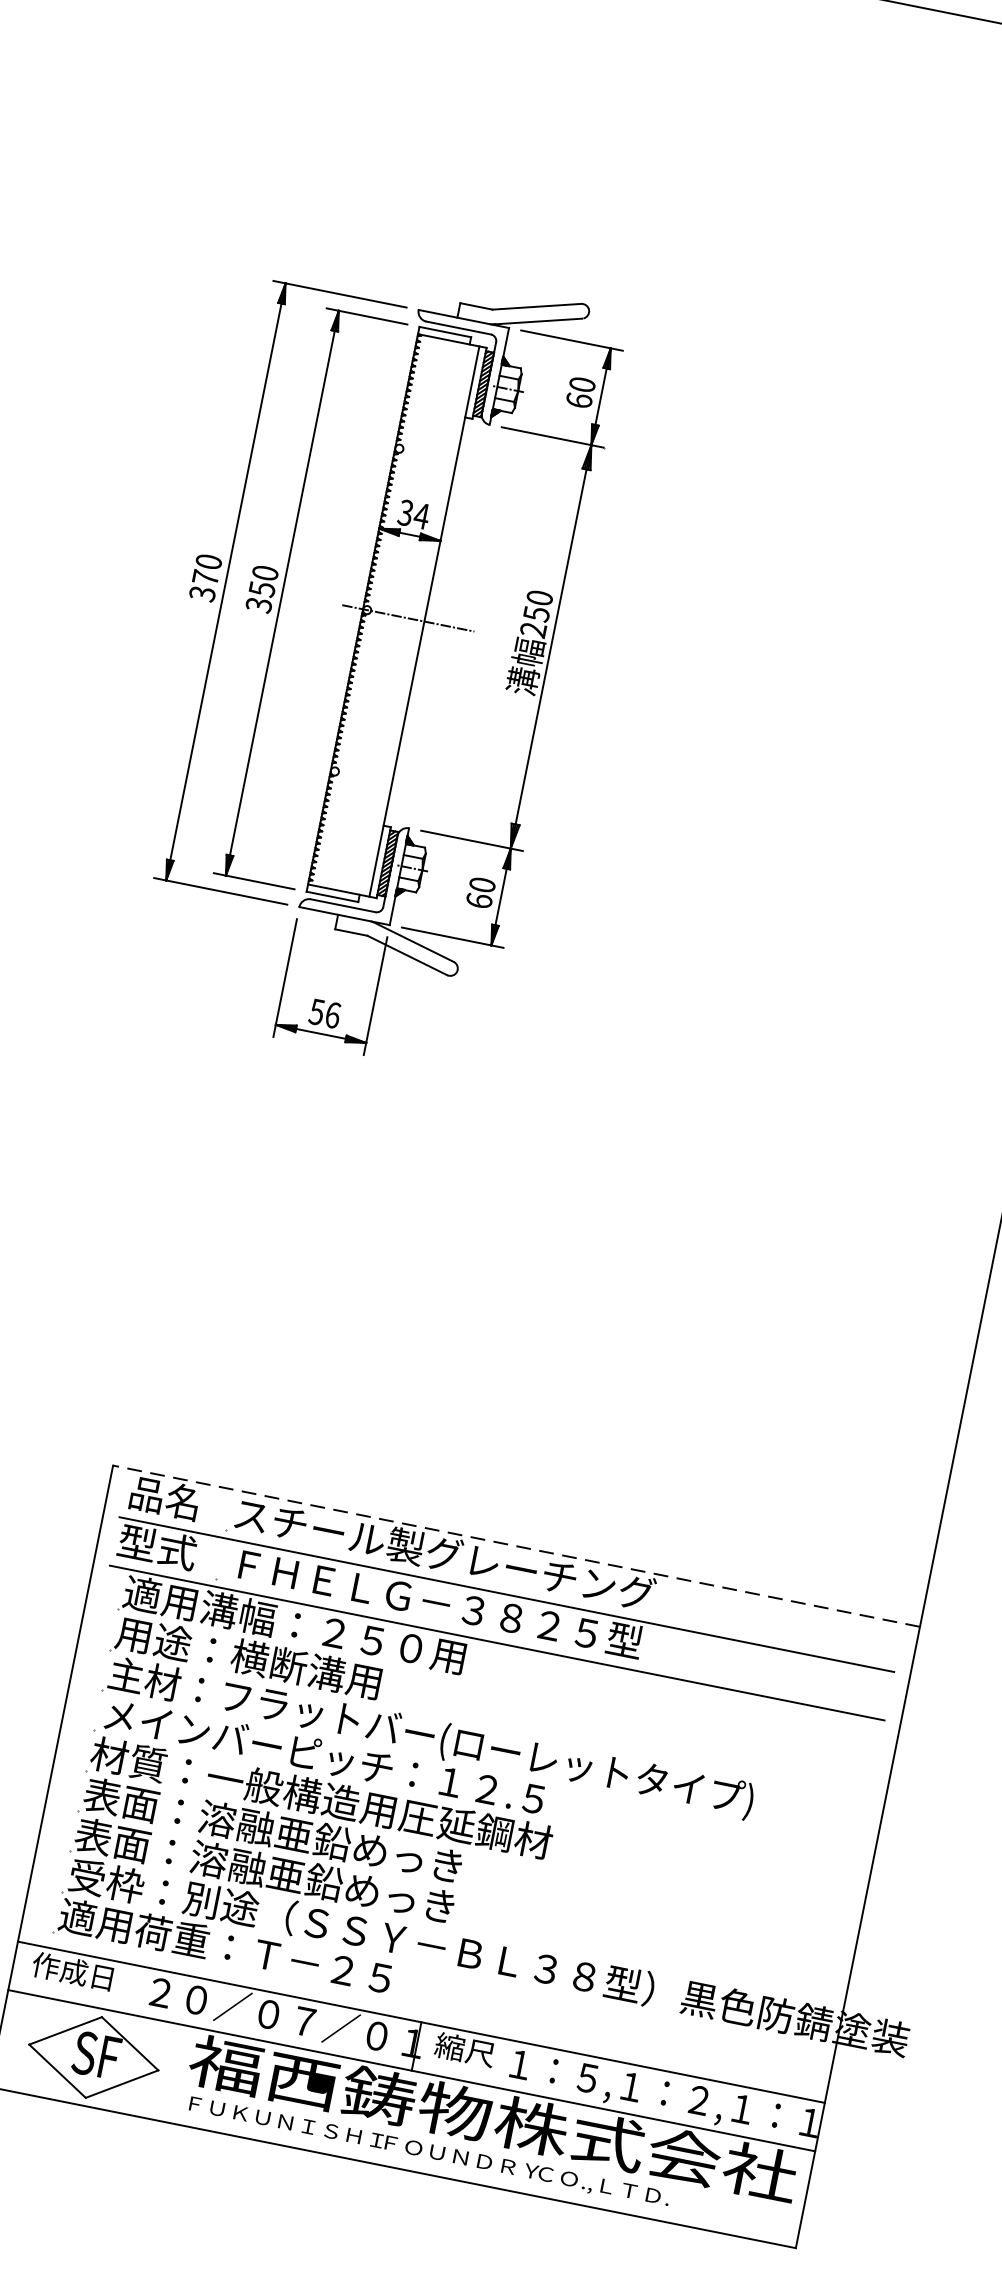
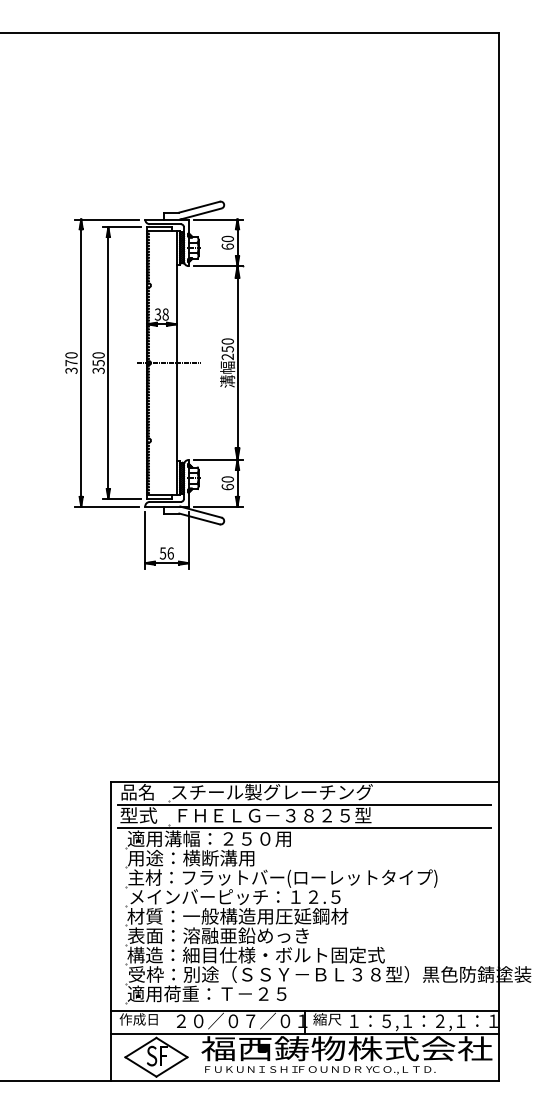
text: (421, 515) -> (165, 314), 34 -> 38
line: (516, 1545) -> (304, 781), dashed -> solid
text: (342, 1884) -> (255, 954), 表面：溶融亜鉛めっき -> 構造：細目仕様・ボルト固定式

